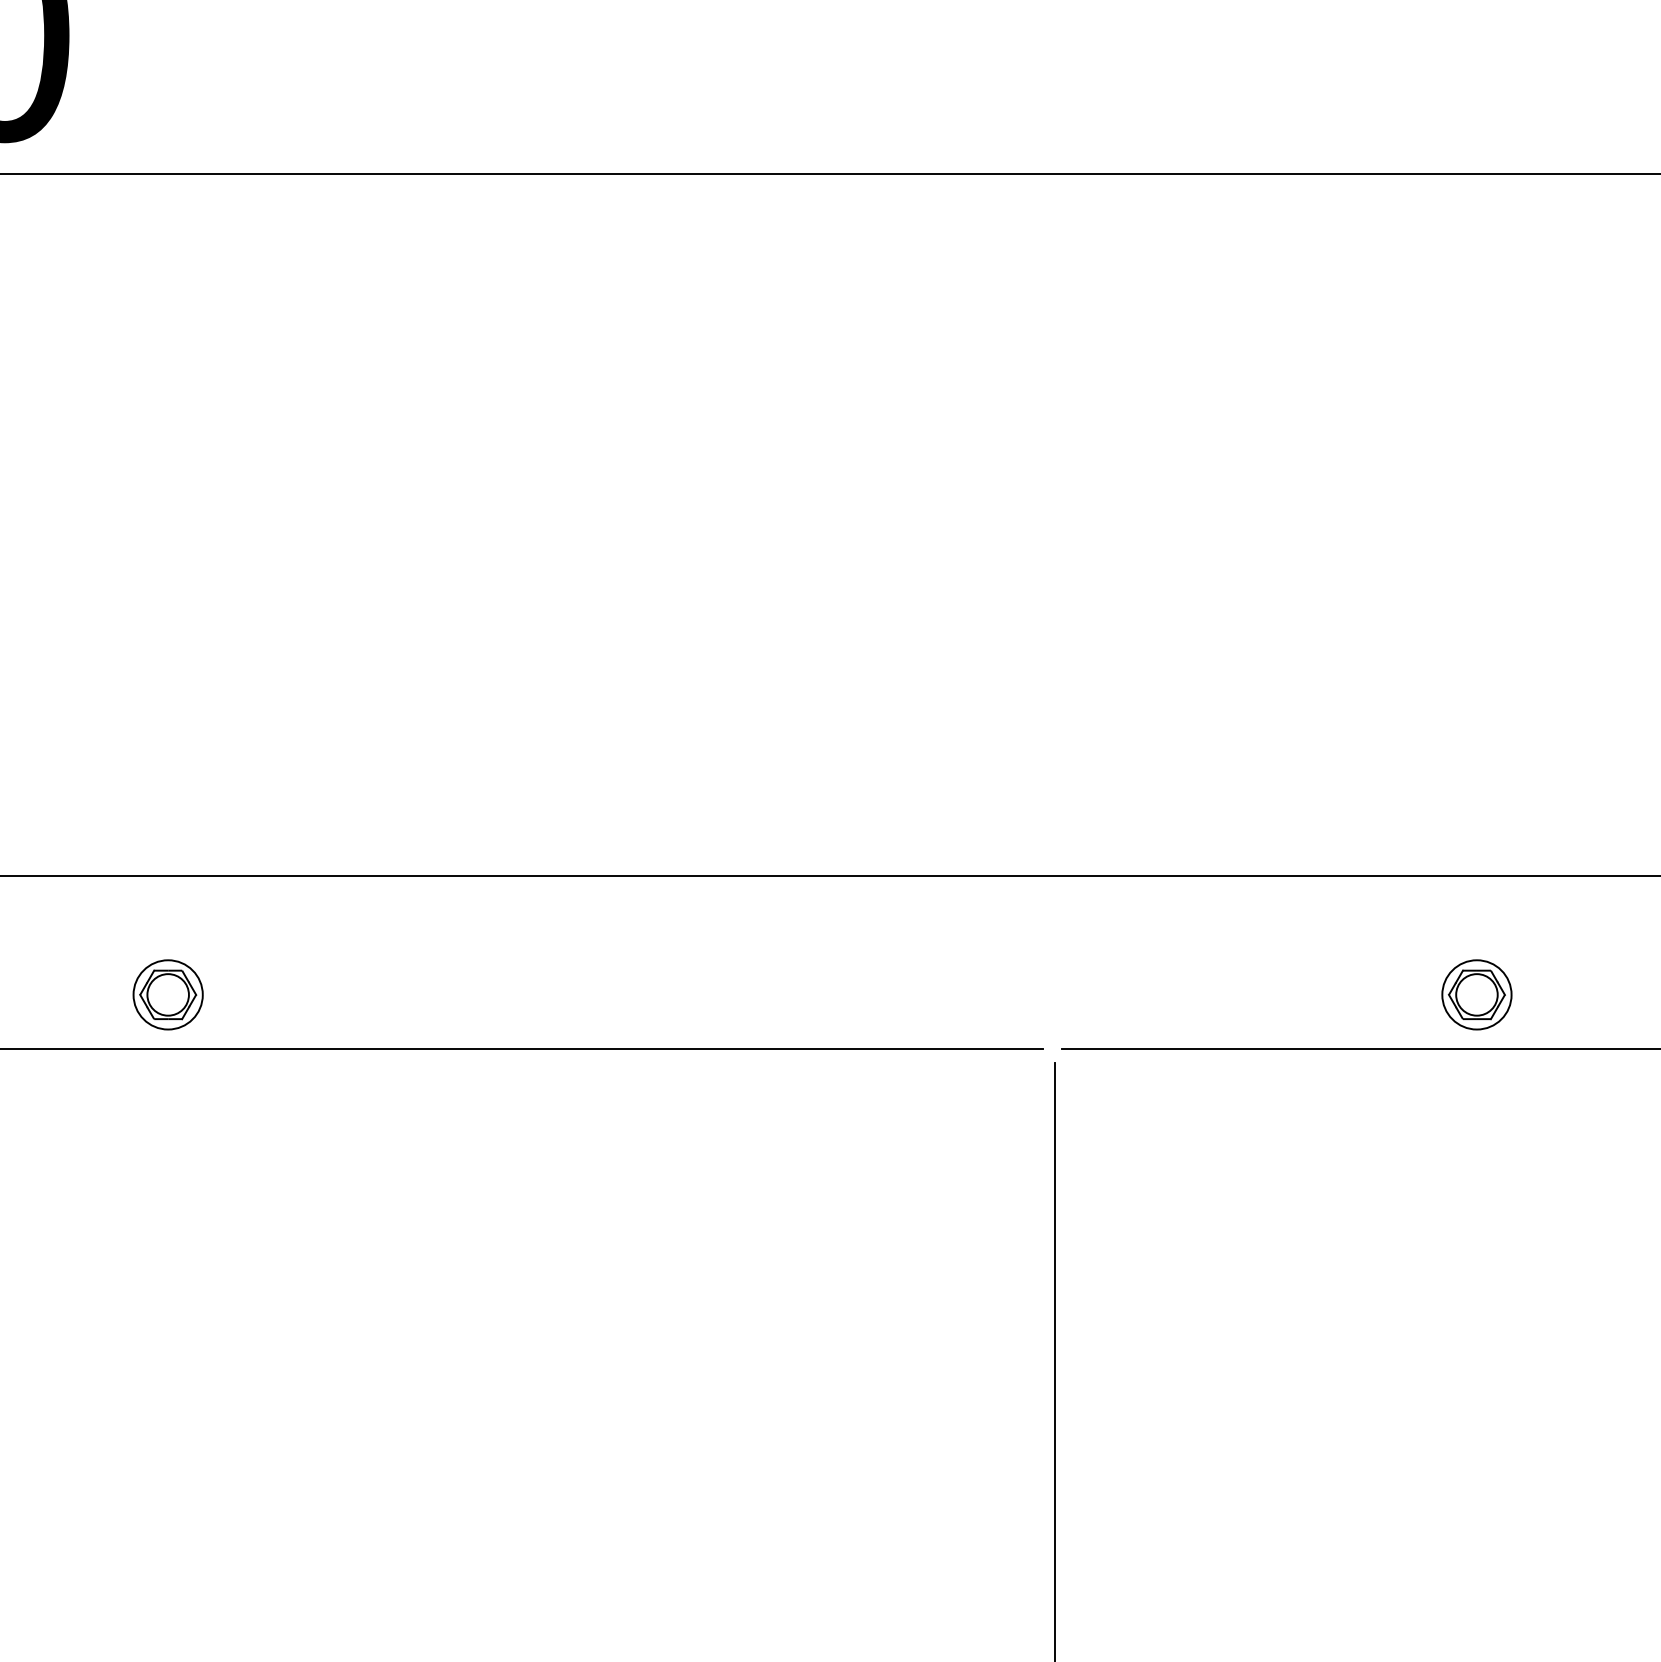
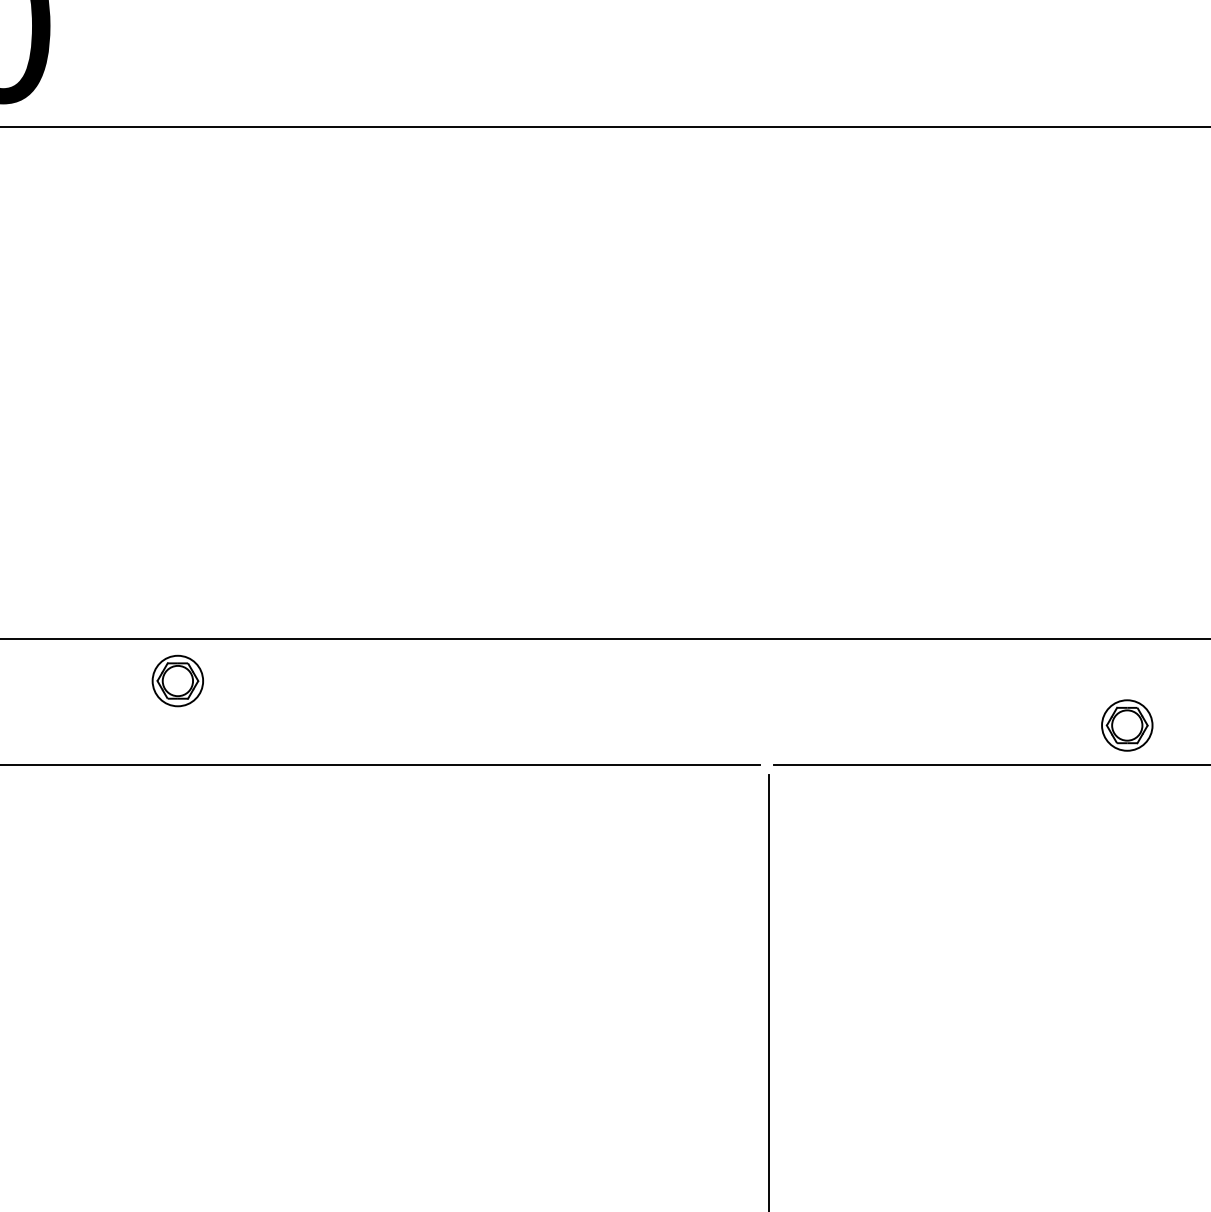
part: (167, 994) -> (177, 680), moved
part: (1476, 994) -> (1126, 725), moved

